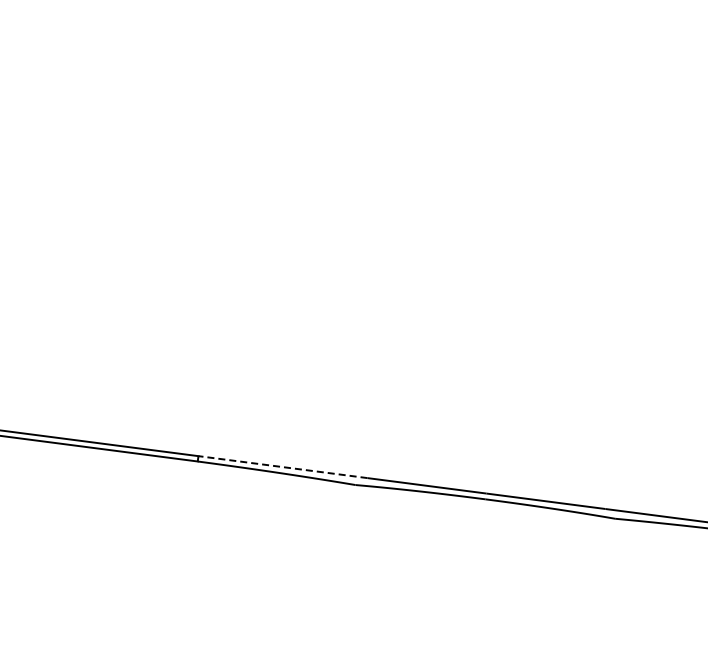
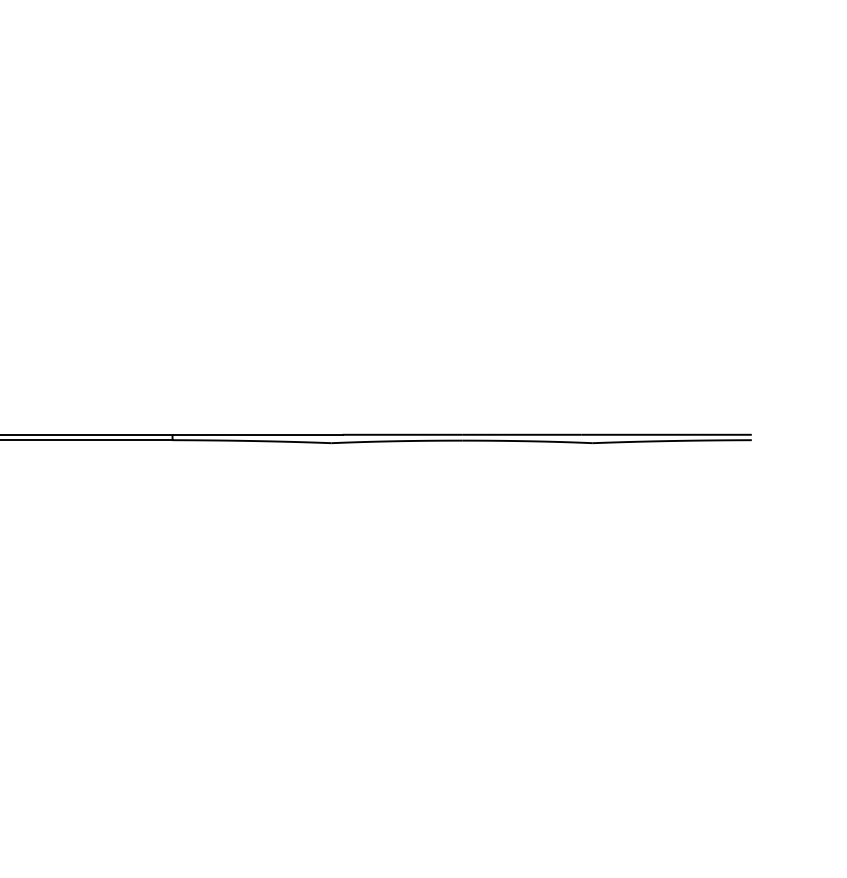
line: (282, 466) -> (257, 434), dashed -> solid

